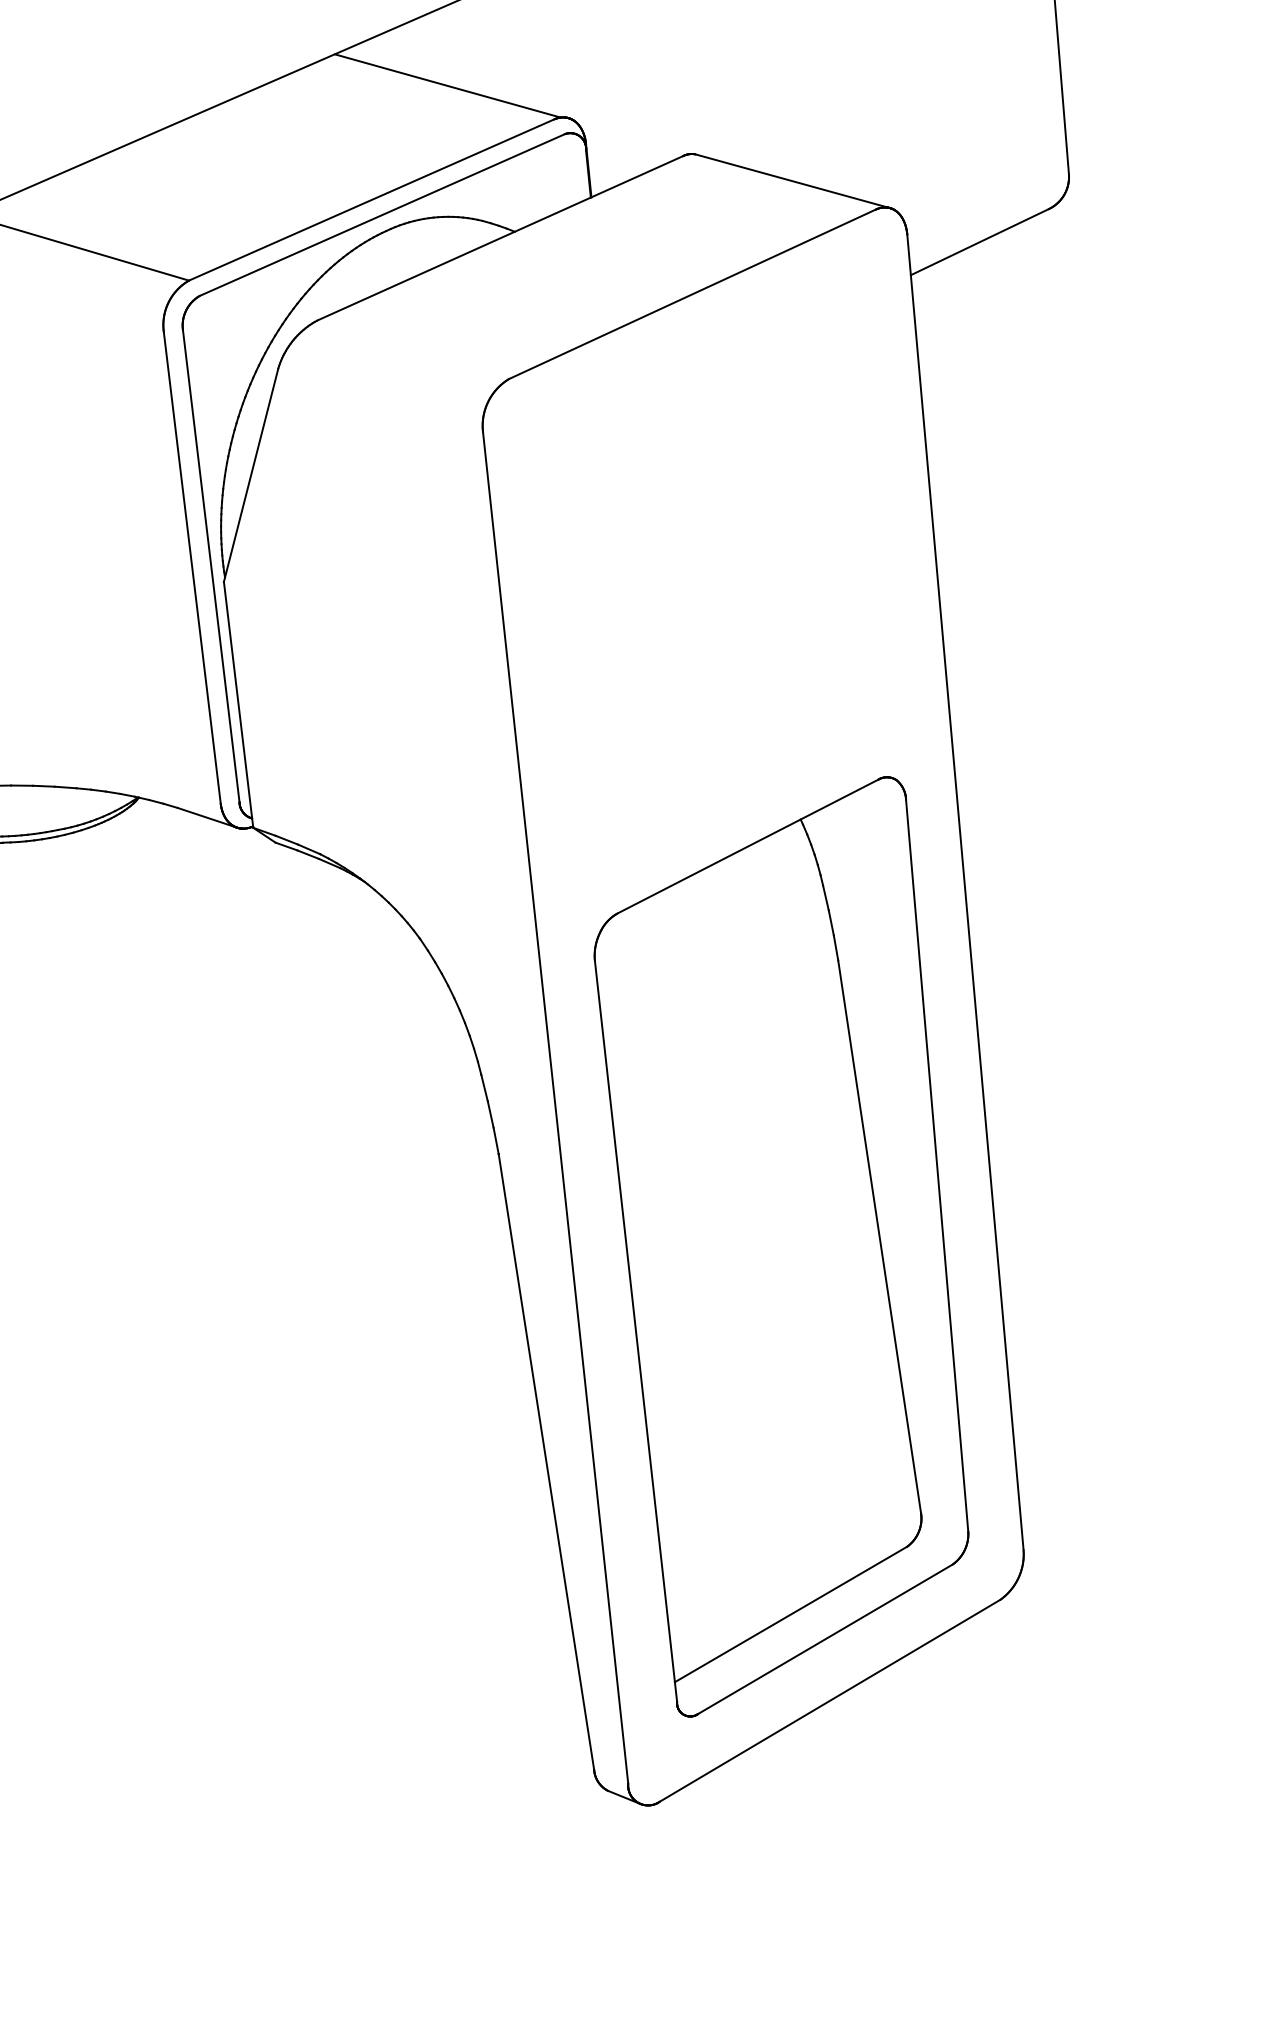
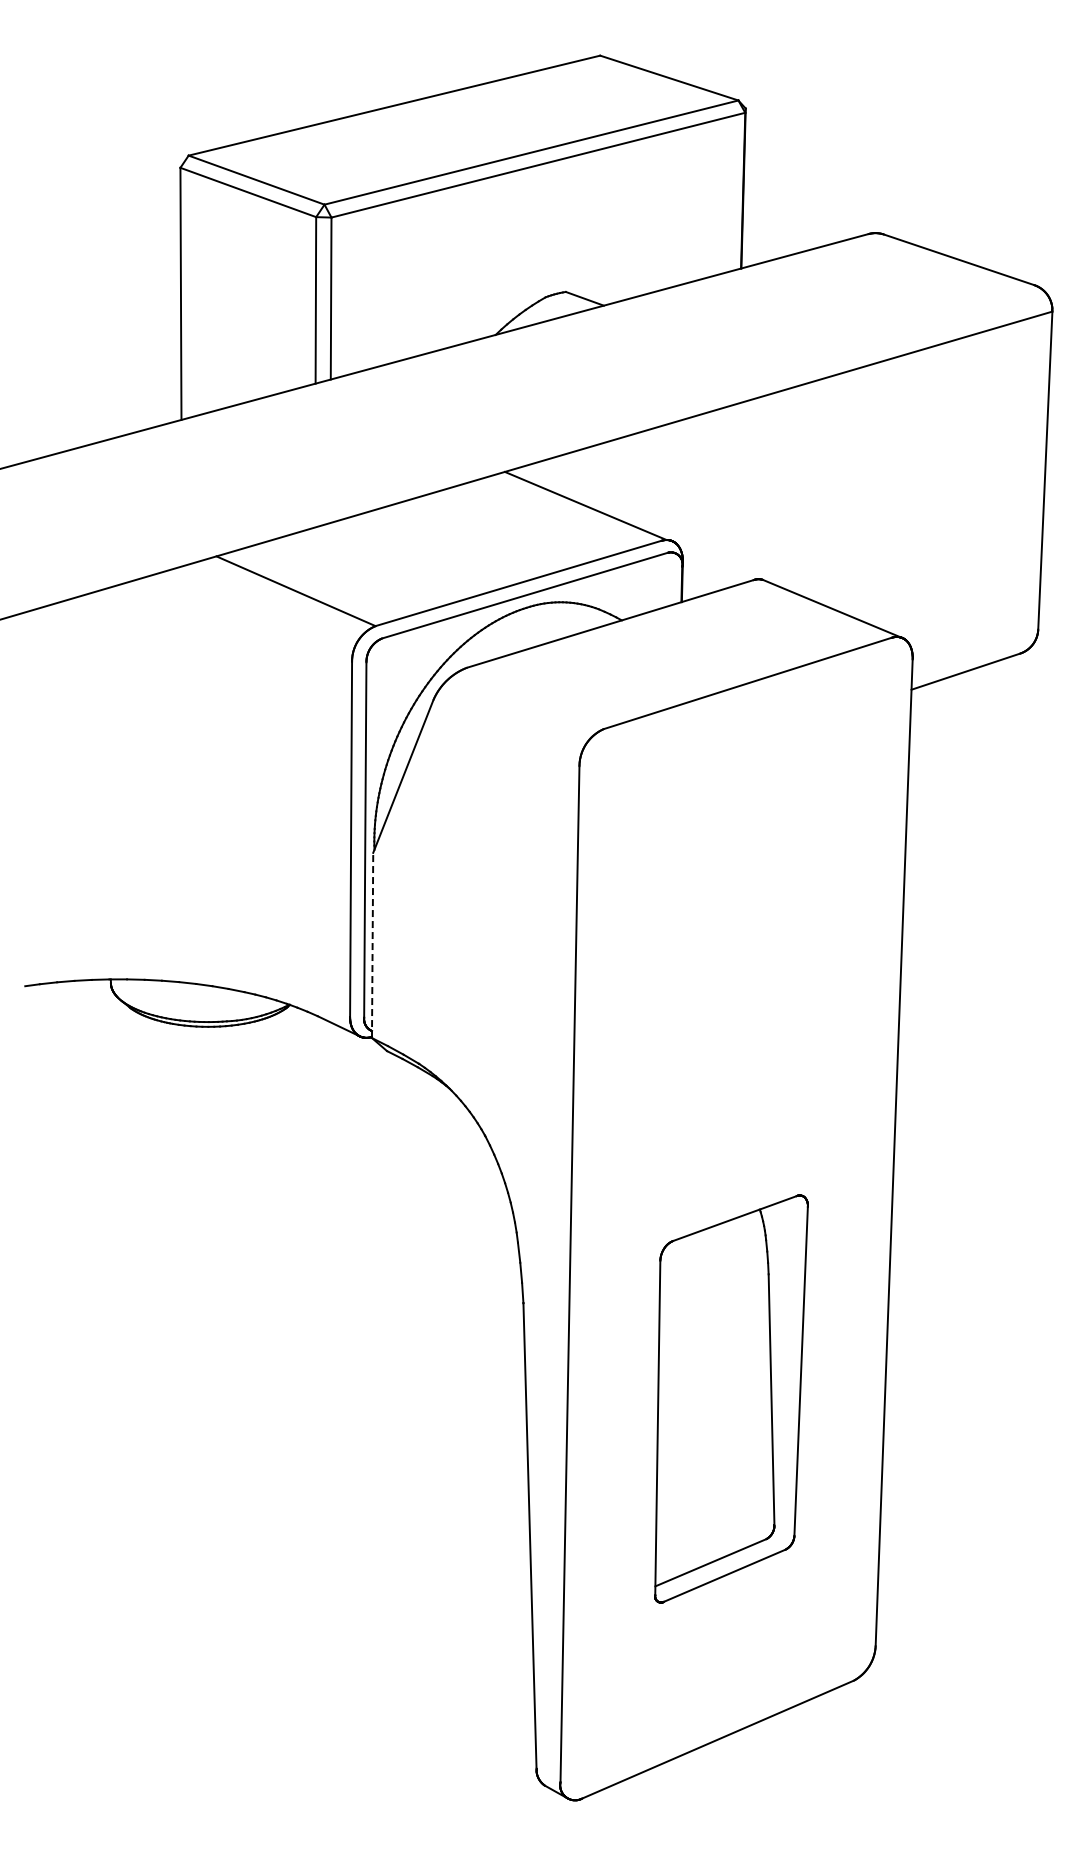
line: (238, 704) -> (372, 945), solid -> dashed
part: (790, 1245) -> (731, 1398), size x0.6

